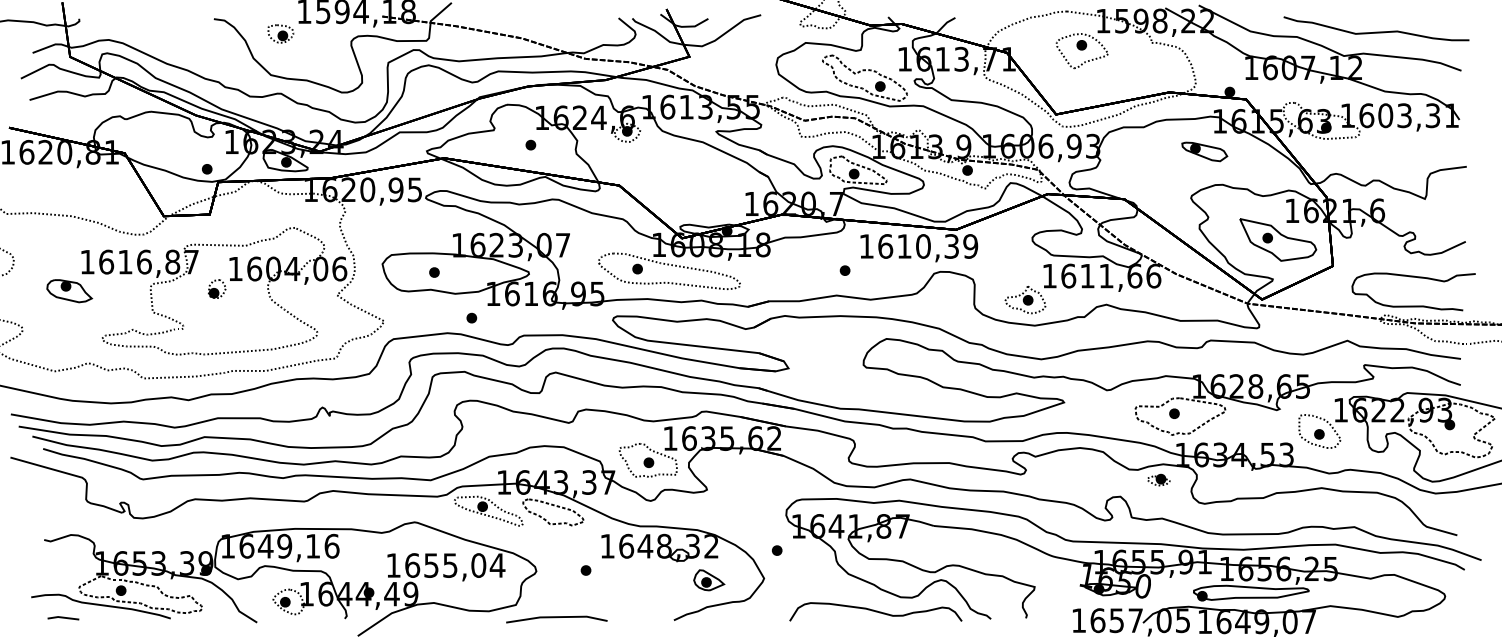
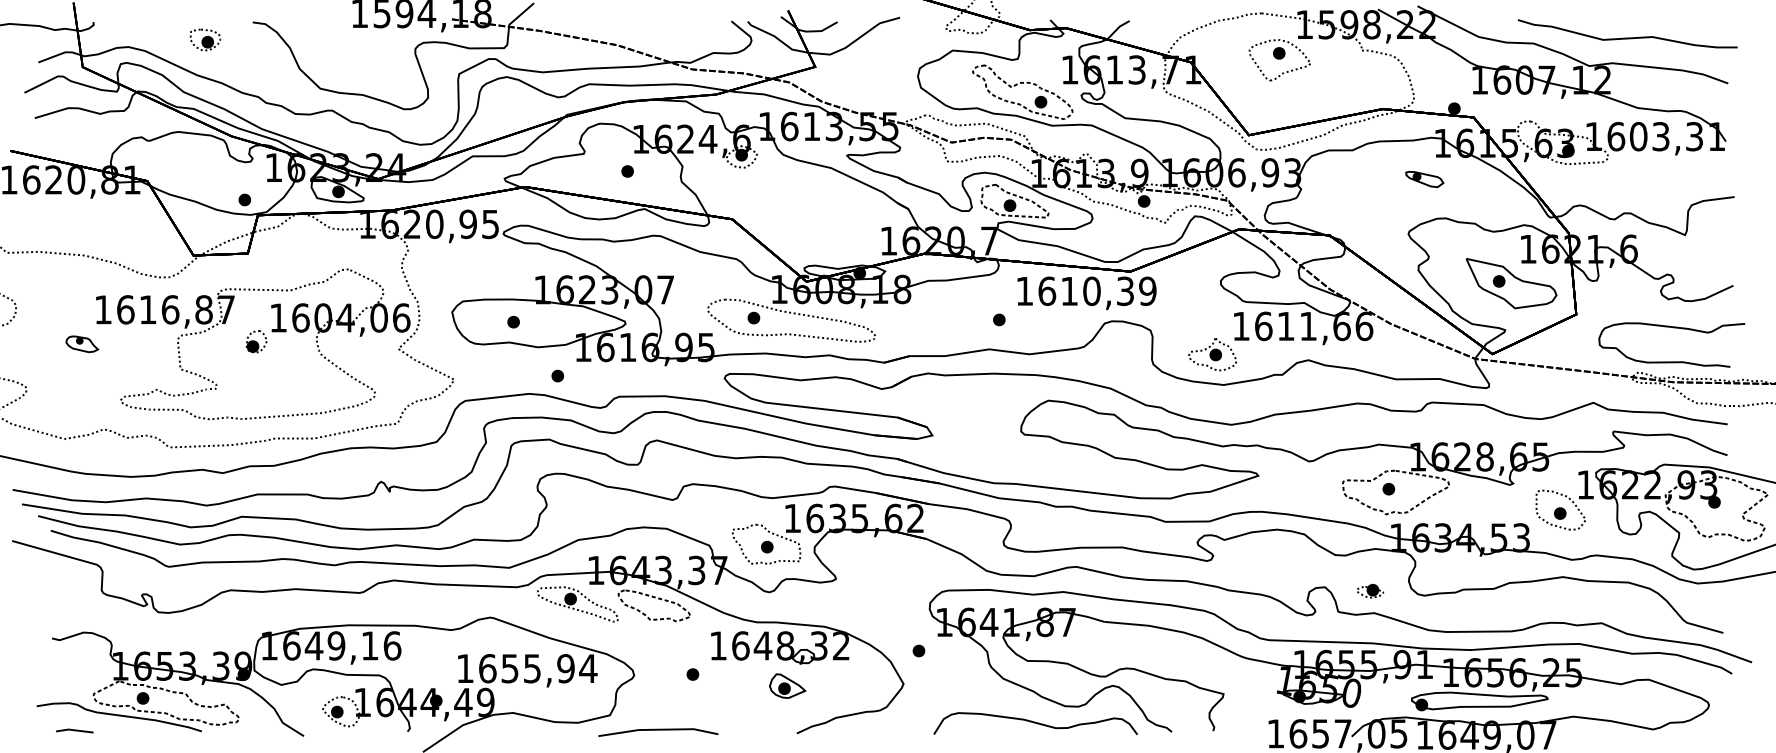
part: (280, 33) -> (204, 39), moved
part: (1204, 151) -> (1424, 178), size x0.7
part: (69, 291) -> (81, 344), size x0.6
part: (1158, 479) -> (1369, 590), moved
text: (478, 565) -> (565, 668), 1655,04 -> 1655,94
part: (709, 580) -> (788, 686), moved

